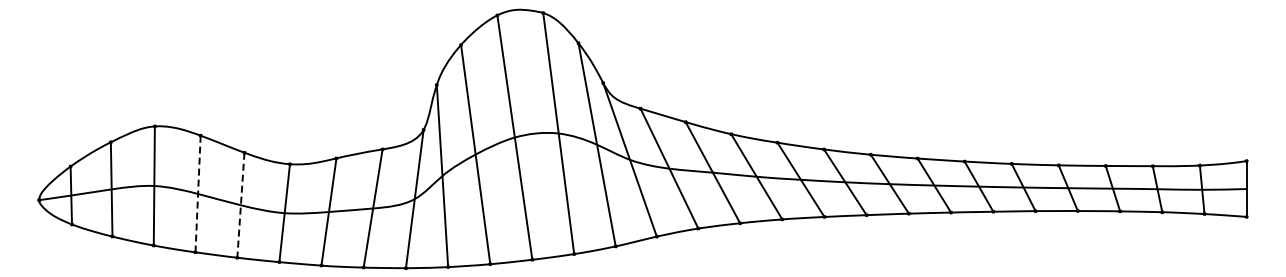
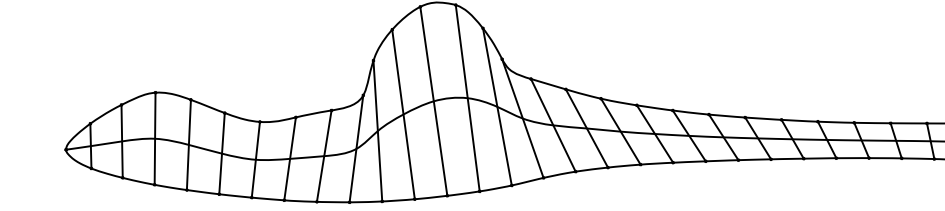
line: (198, 194) -> (189, 145), dashed -> solid
line: (240, 205) -> (221, 153), dashed -> solid

